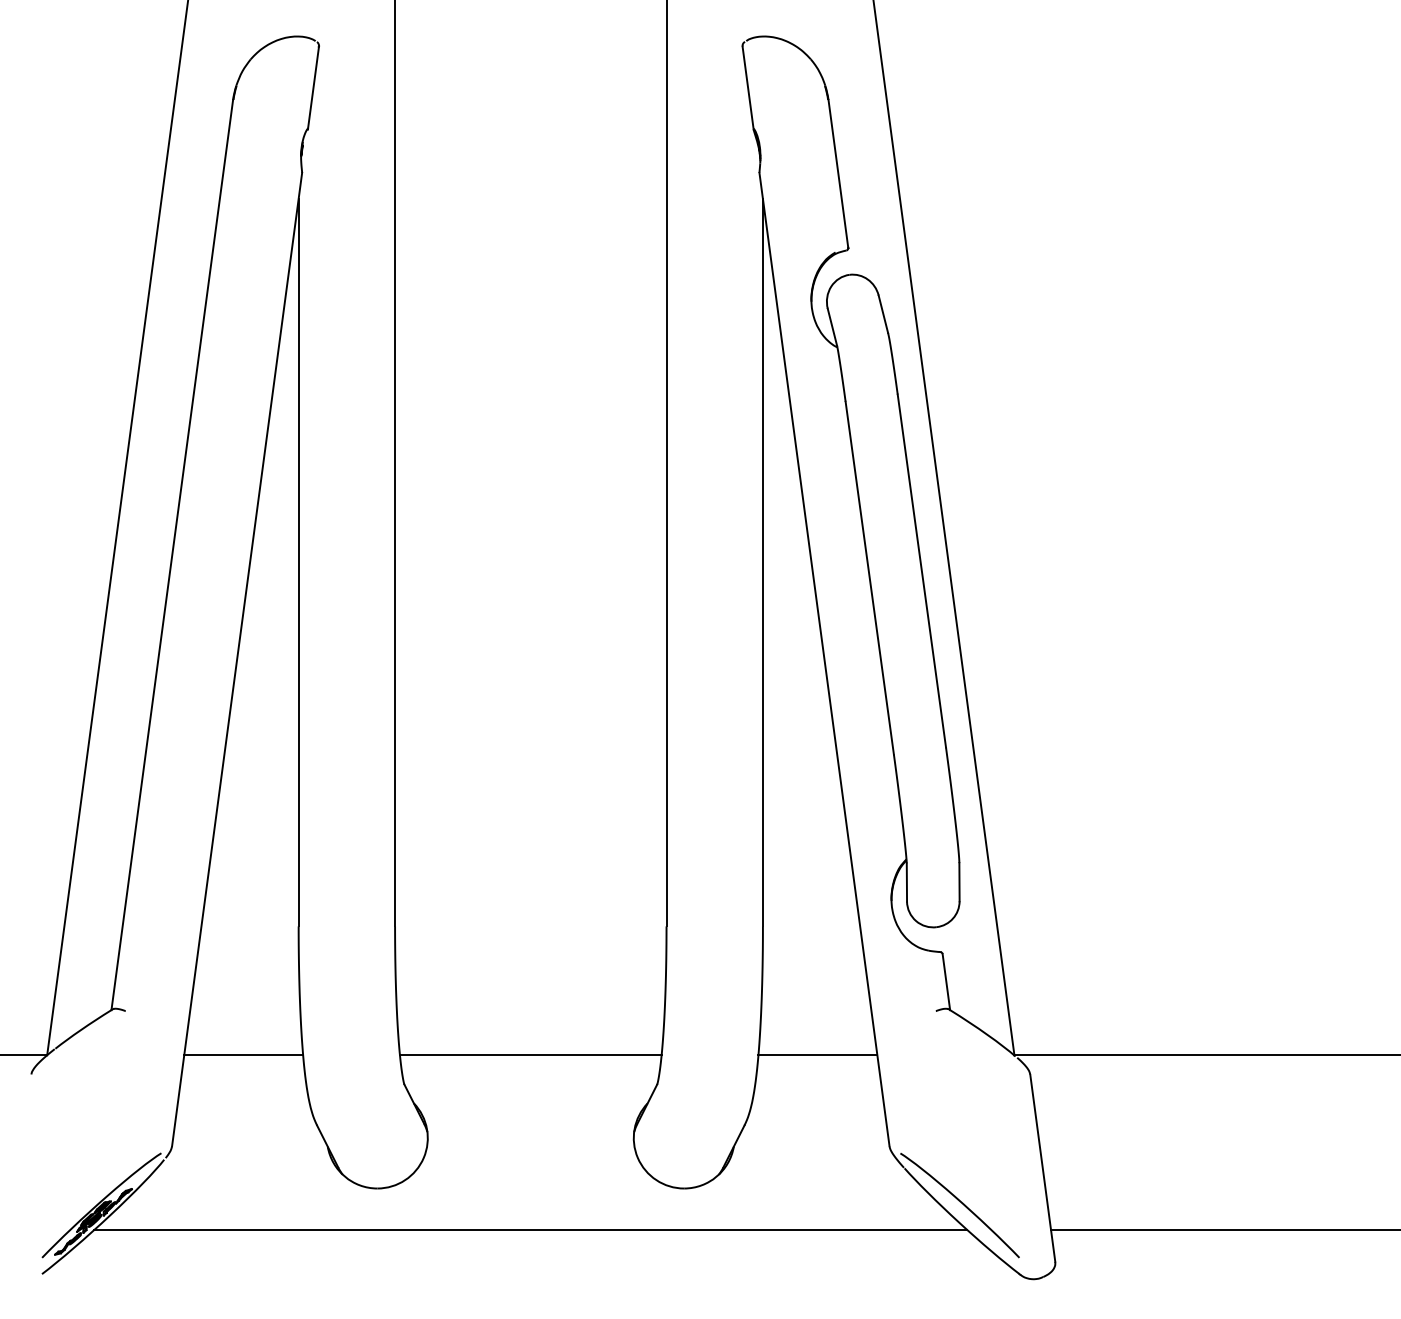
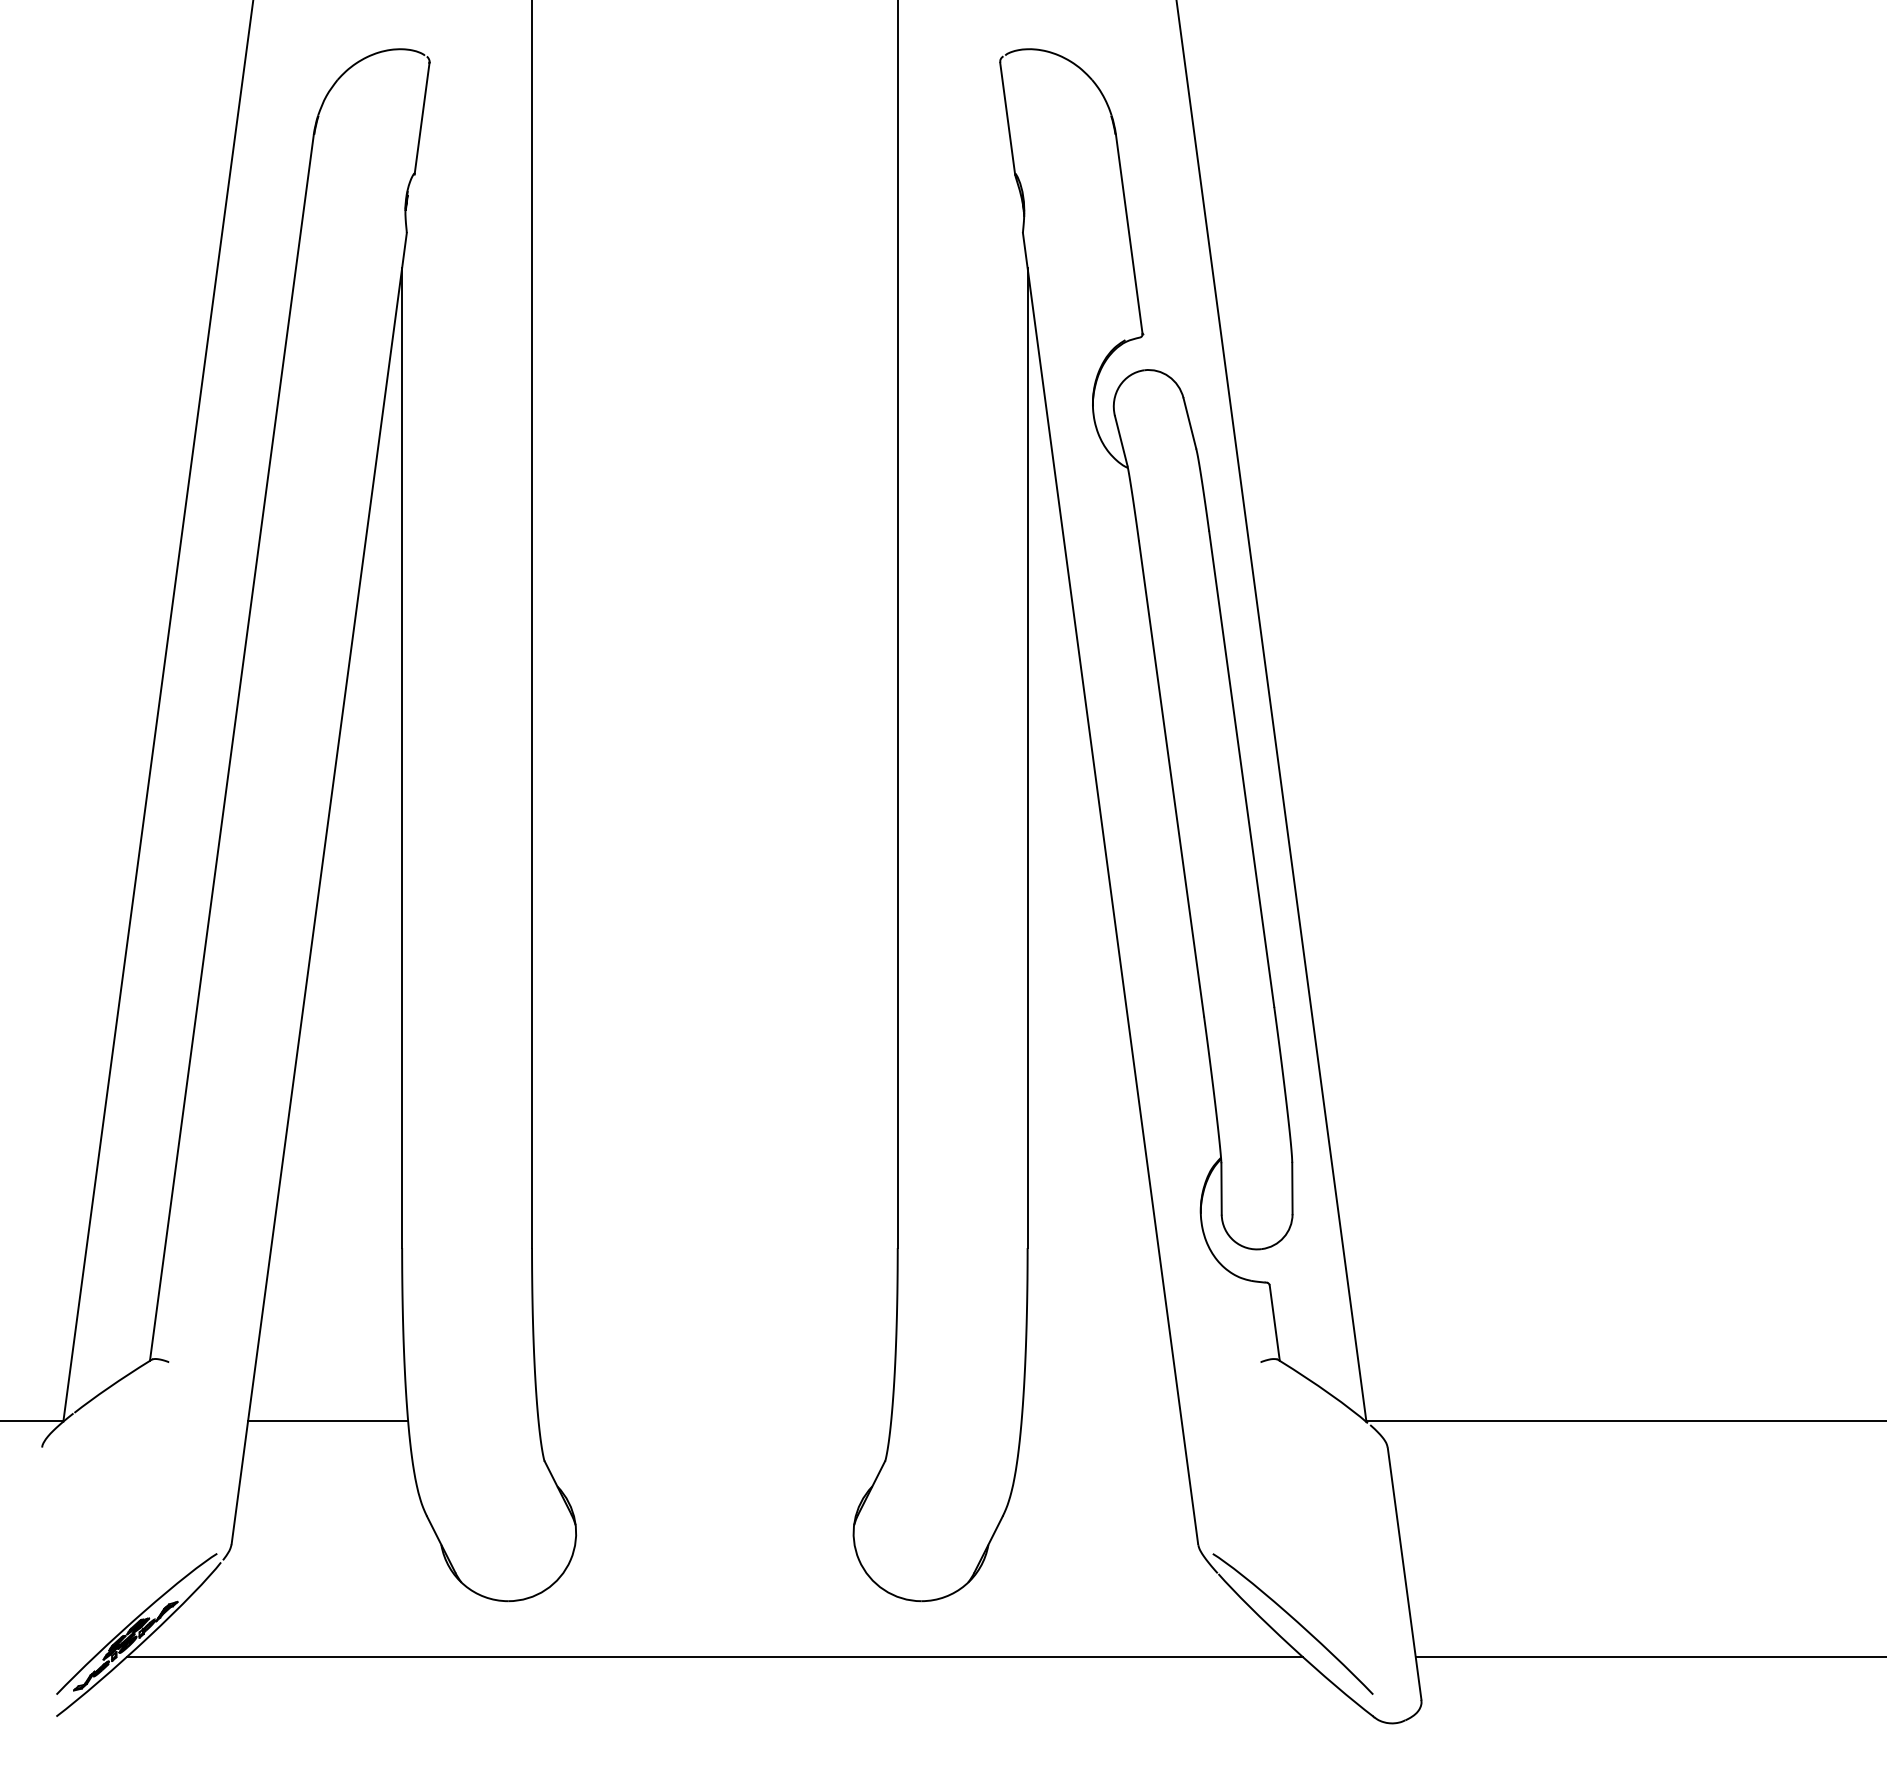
line: (530, 1054) -> (714, 1420), removed
line: (817, 1054) -> (1101, 1420), removed

